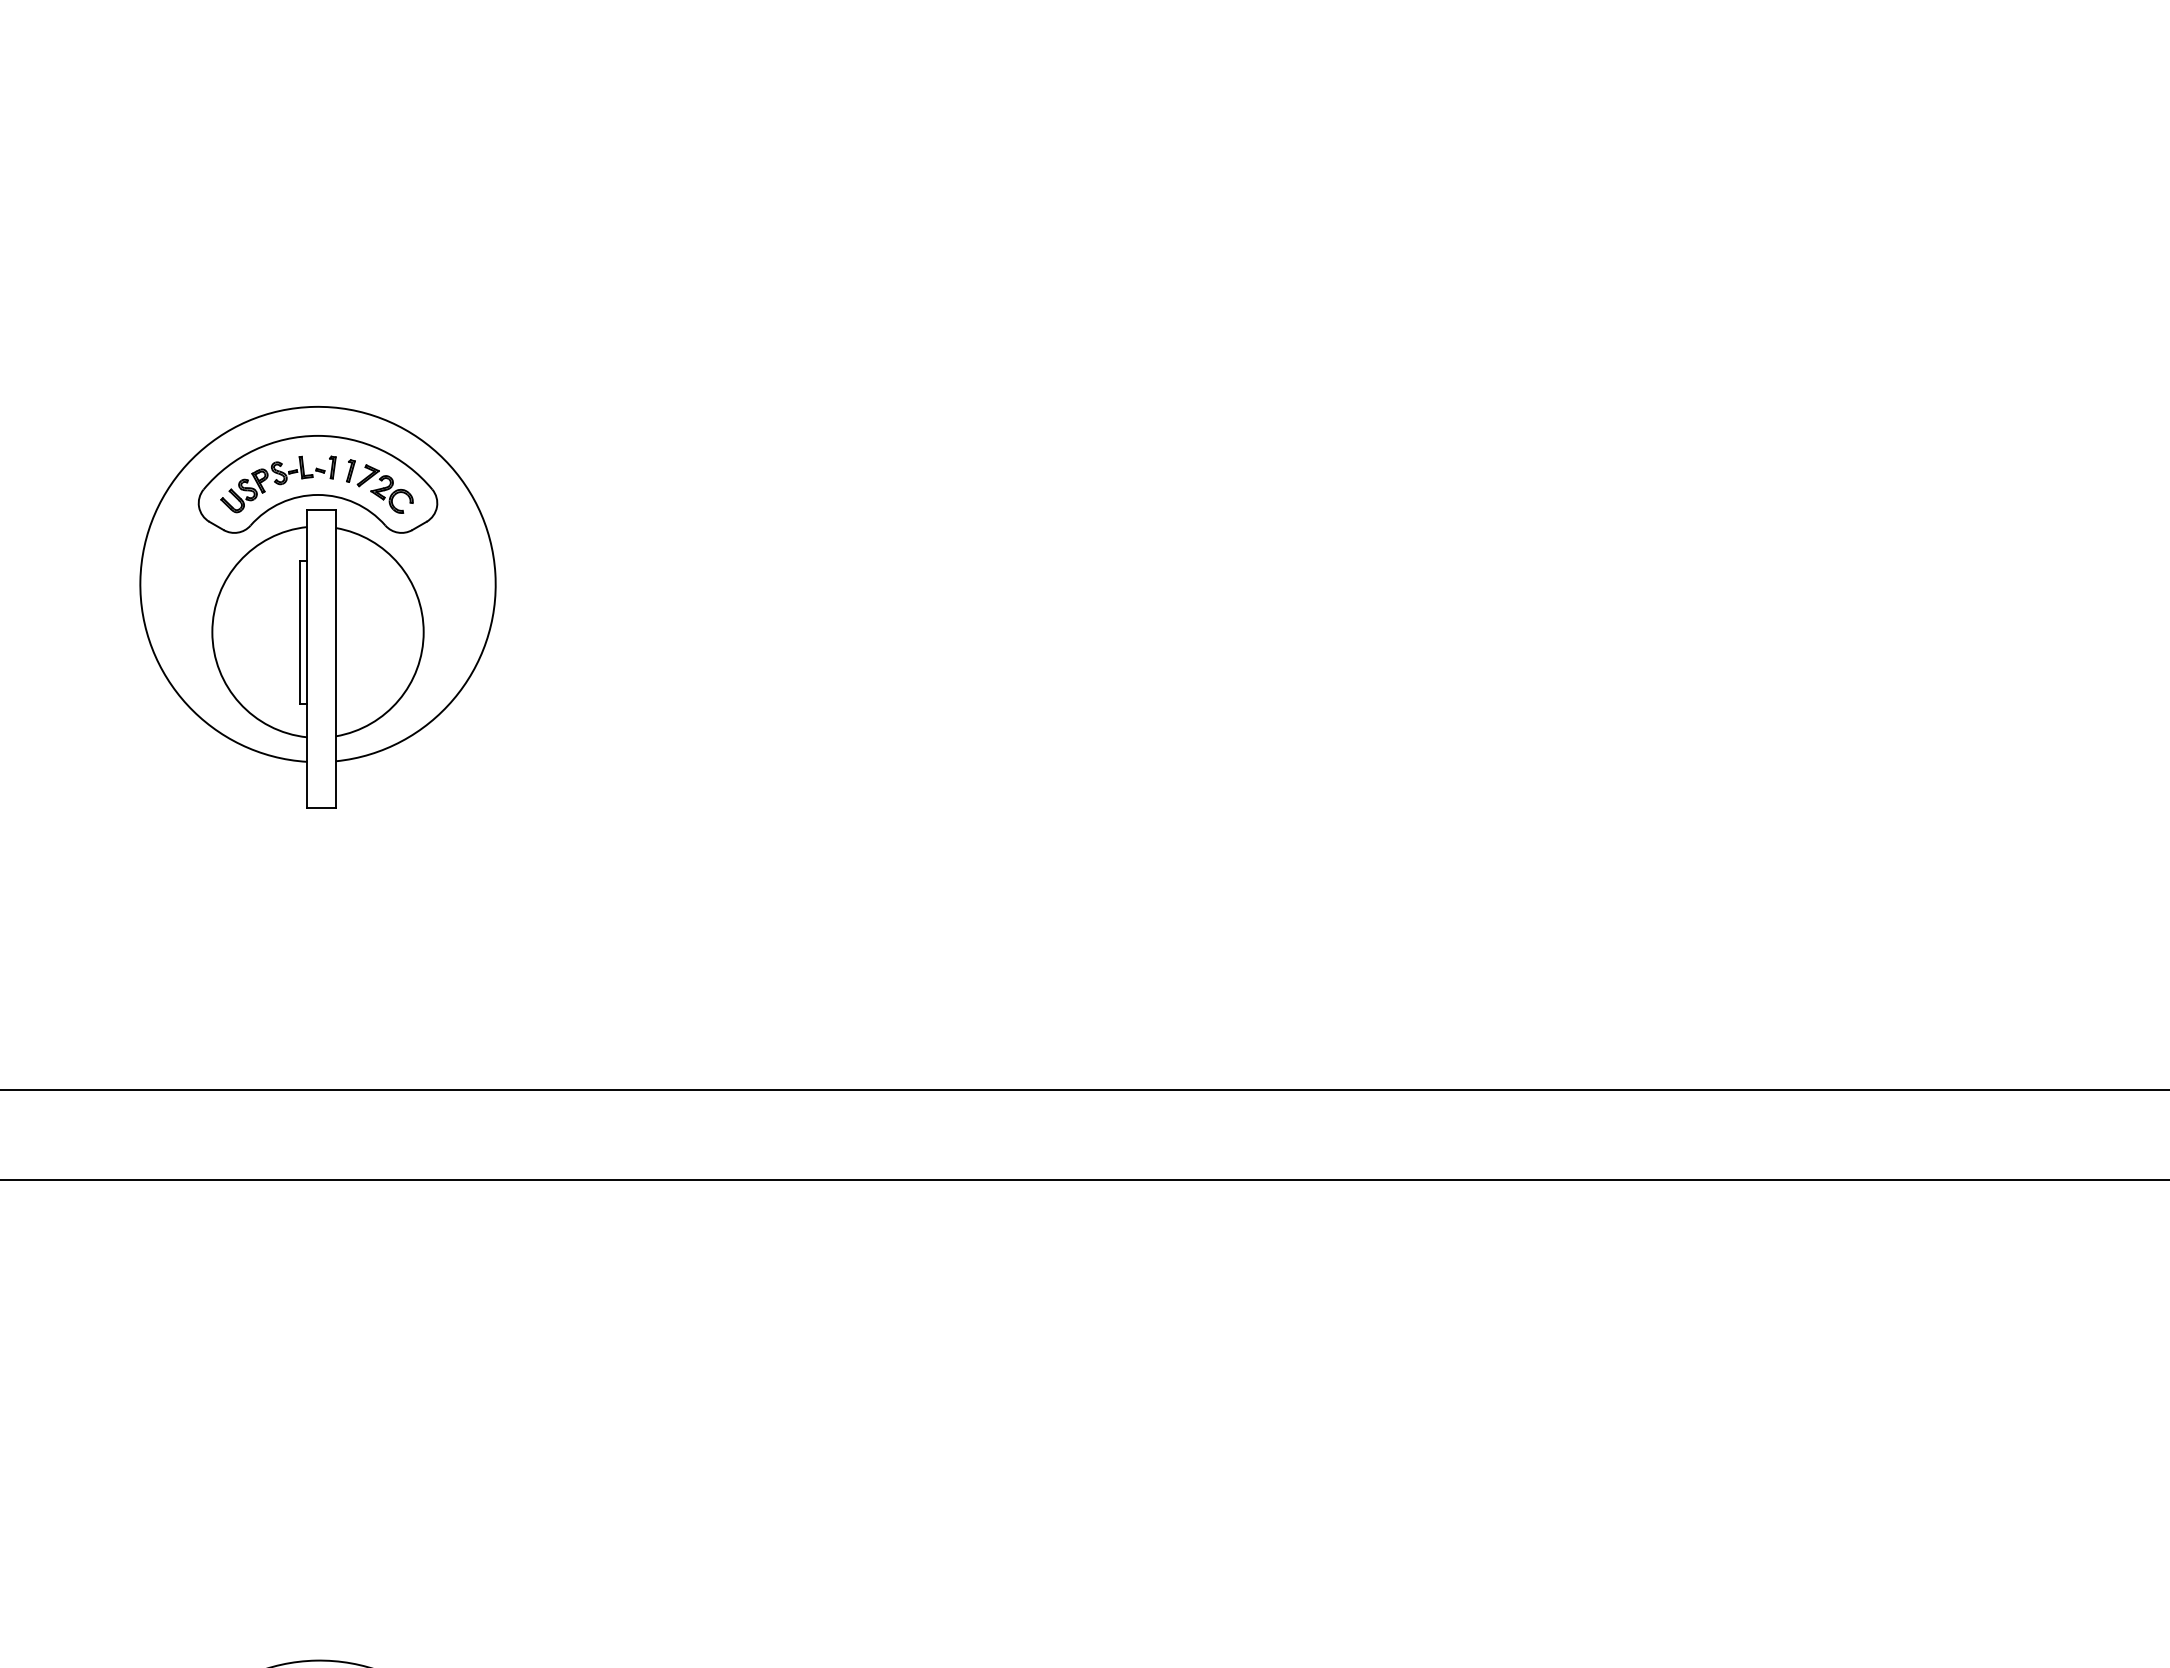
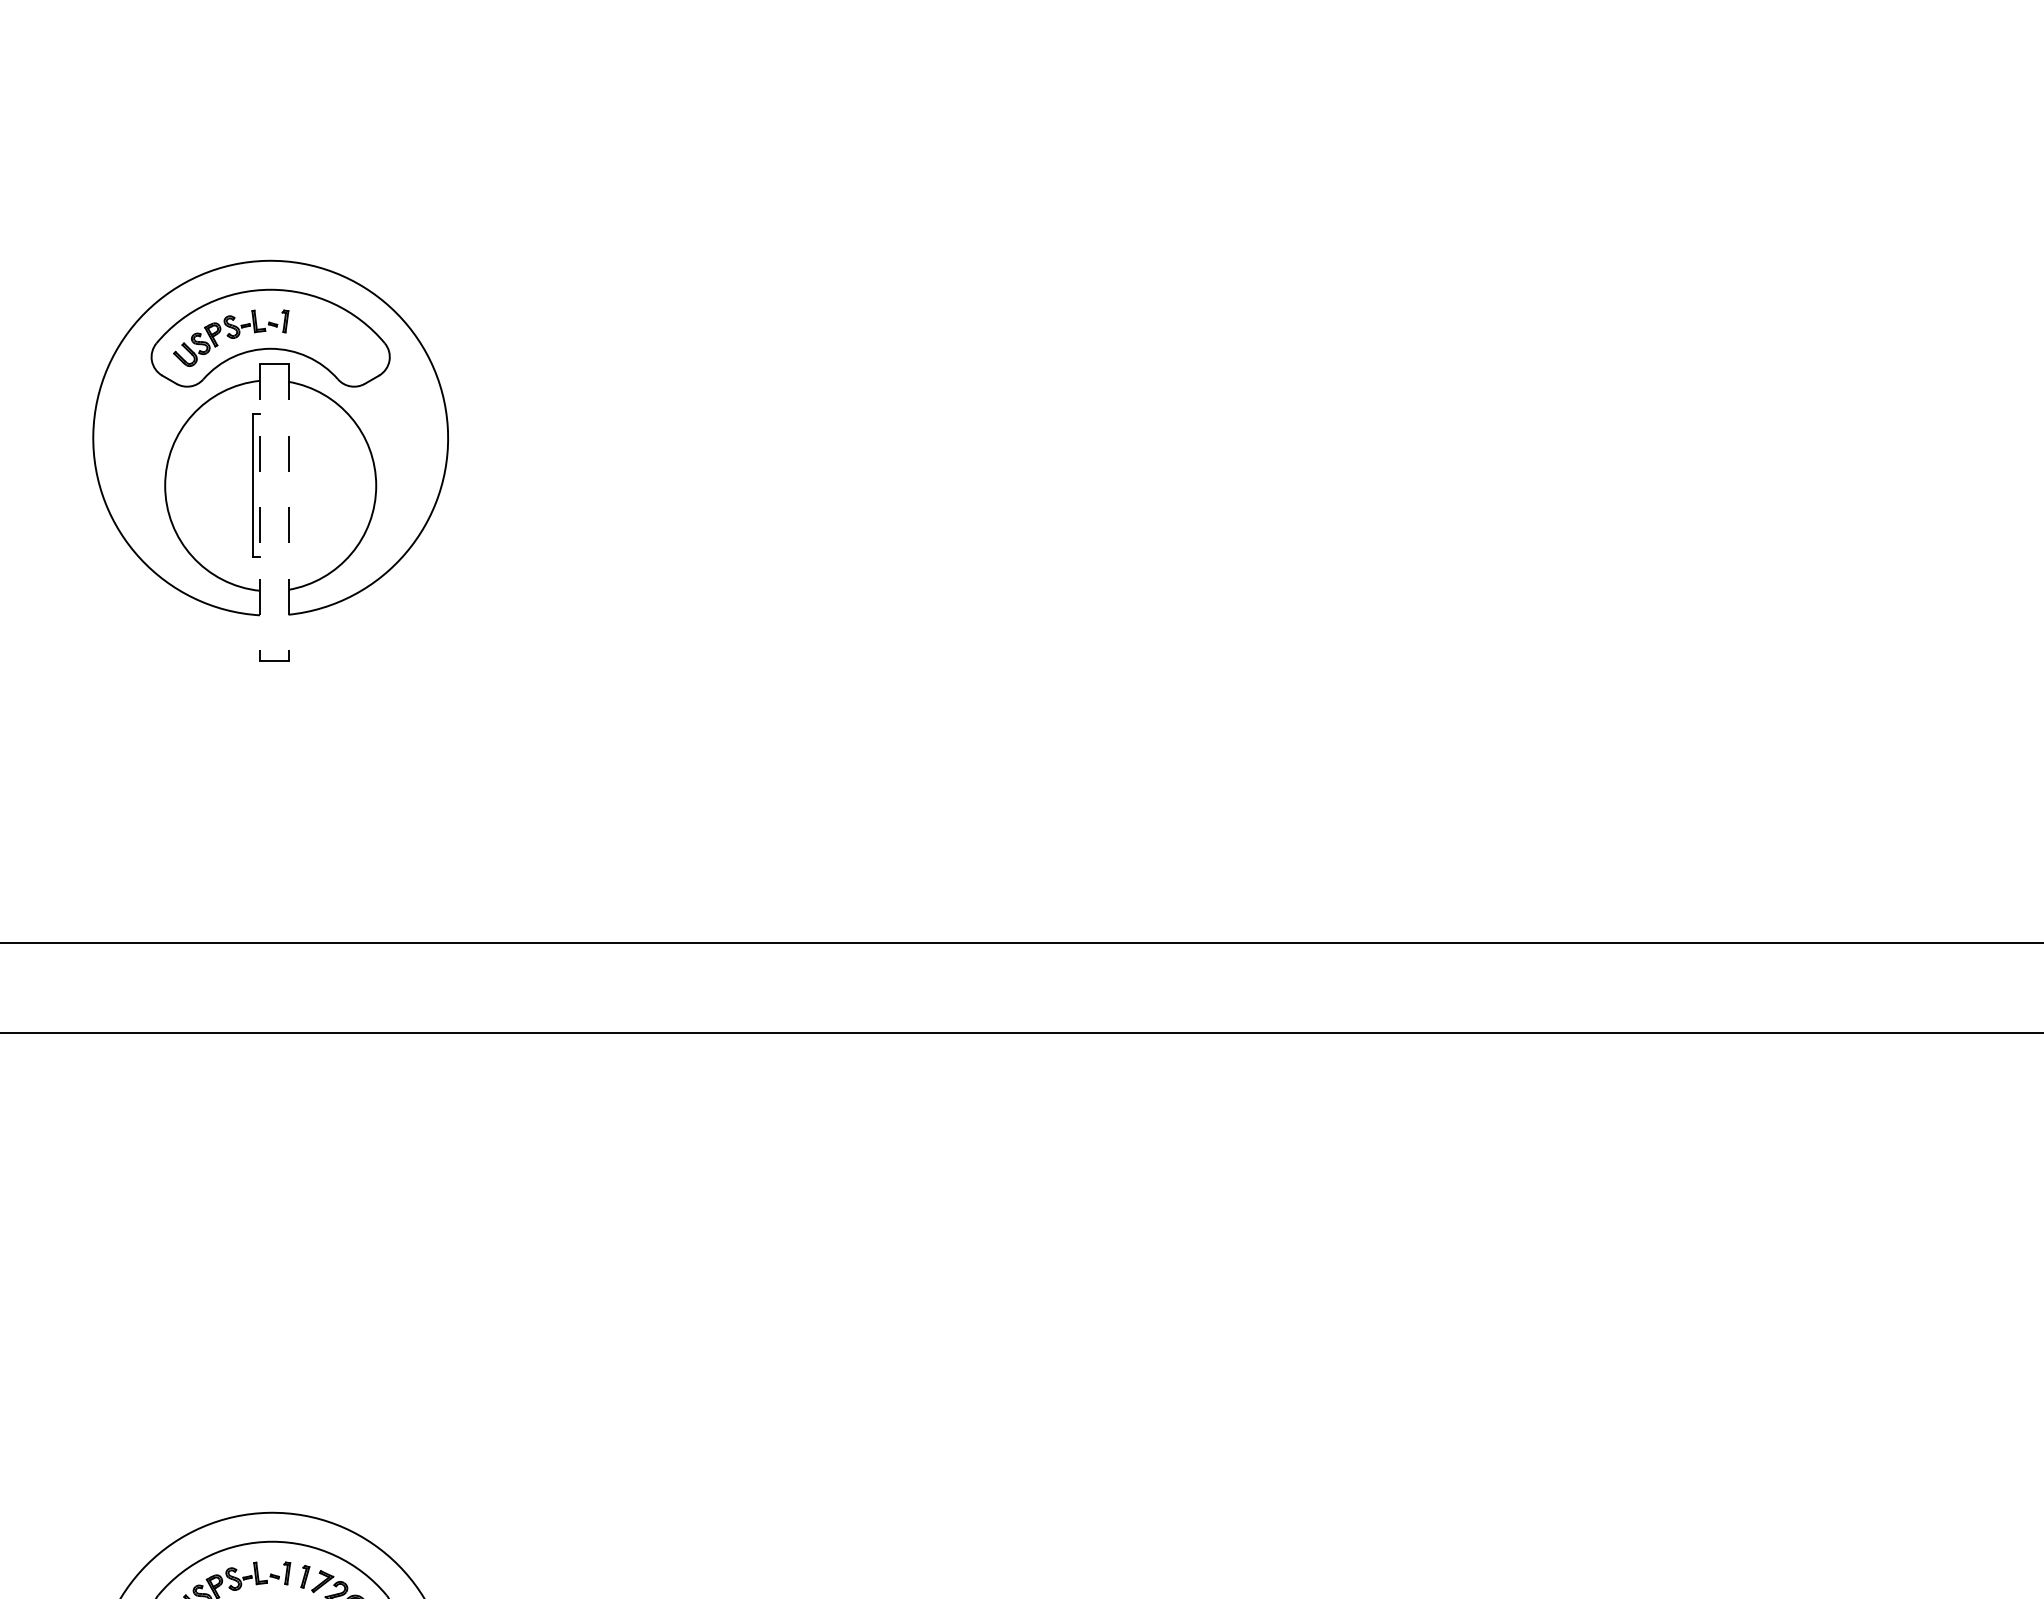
part: (379, 486) -> (332, 340), removed
line: (307, 659) -> (260, 513), solid -> dashed
line: (335, 659) -> (288, 513), solid -> dashed

